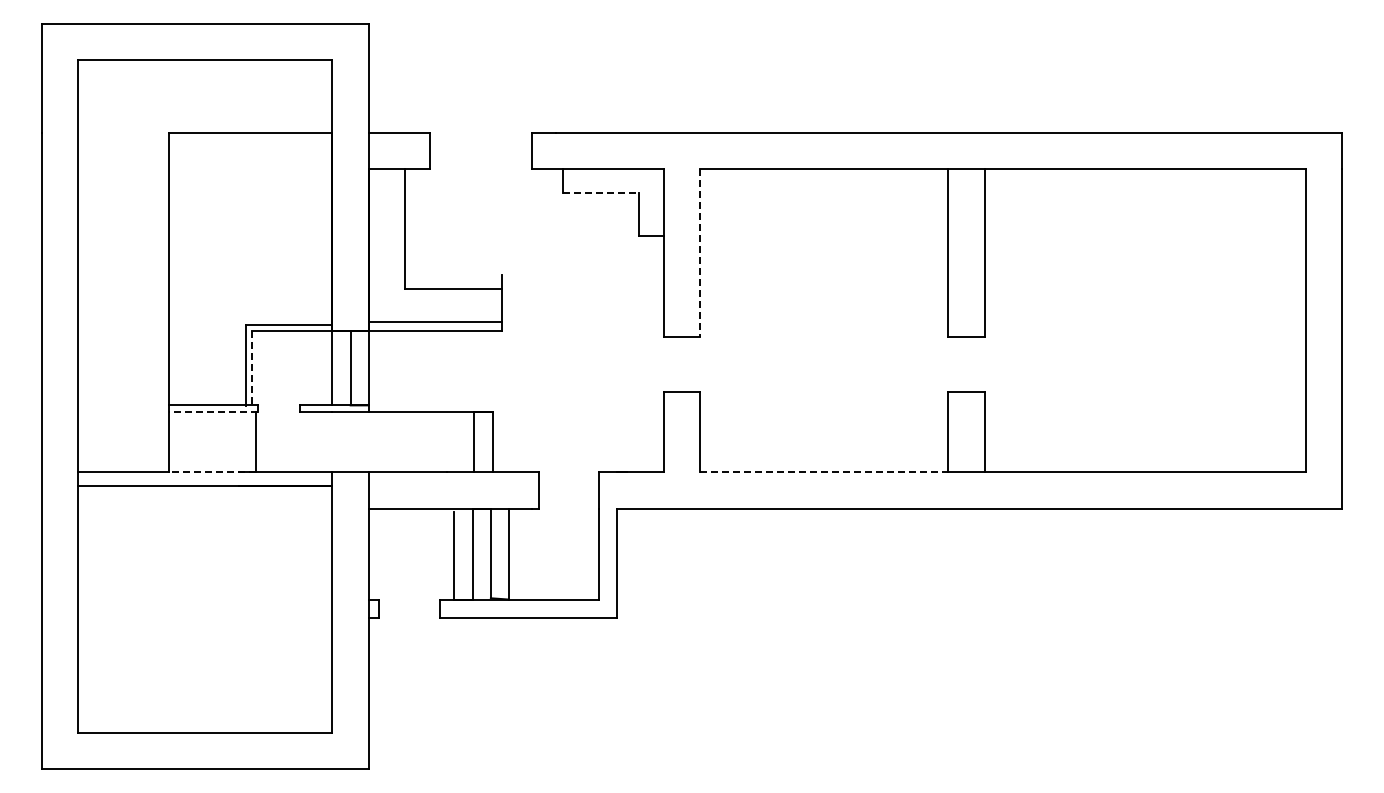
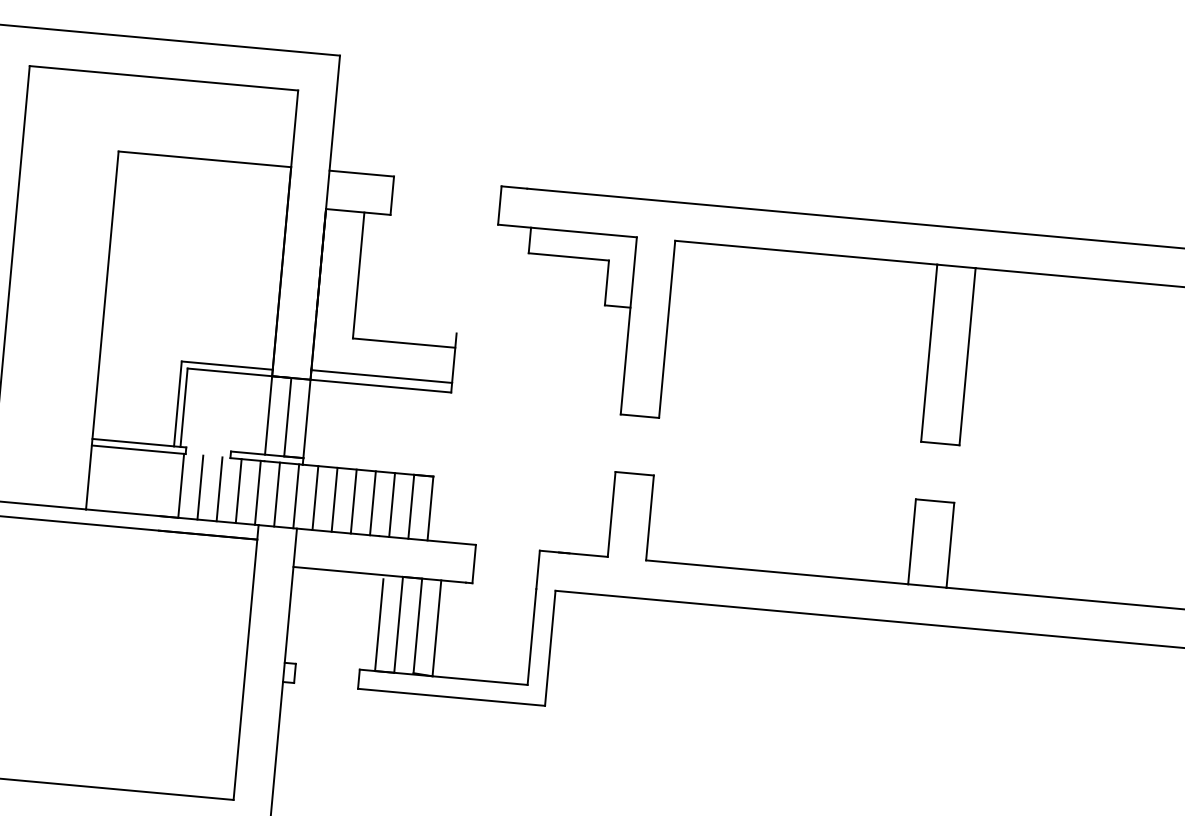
line: (601, 193) -> (569, 257), dashed -> solid
line: (699, 253) -> (666, 329), dashed -> solid
line: (252, 368) -> (184, 408), dashed -> solid
line: (212, 411) -> (137, 449), dashed -> solid
line: (274, 441) -> (200, 487), added
line: (292, 441) -> (219, 488), added
line: (310, 441) -> (238, 490), added
line: (329, 441) -> (258, 492), added
line: (347, 441) -> (277, 494), added
line: (365, 441) -> (296, 495), added
line: (383, 441) -> (315, 497), added
line: (401, 441) -> (334, 499), added
line: (419, 441) -> (353, 501), added
line: (438, 441) -> (373, 502), added
line: (456, 441) -> (392, 504), added
line: (212, 472) -> (132, 513), dashed -> solid
line: (824, 472) -> (777, 572), dashed -> solid

